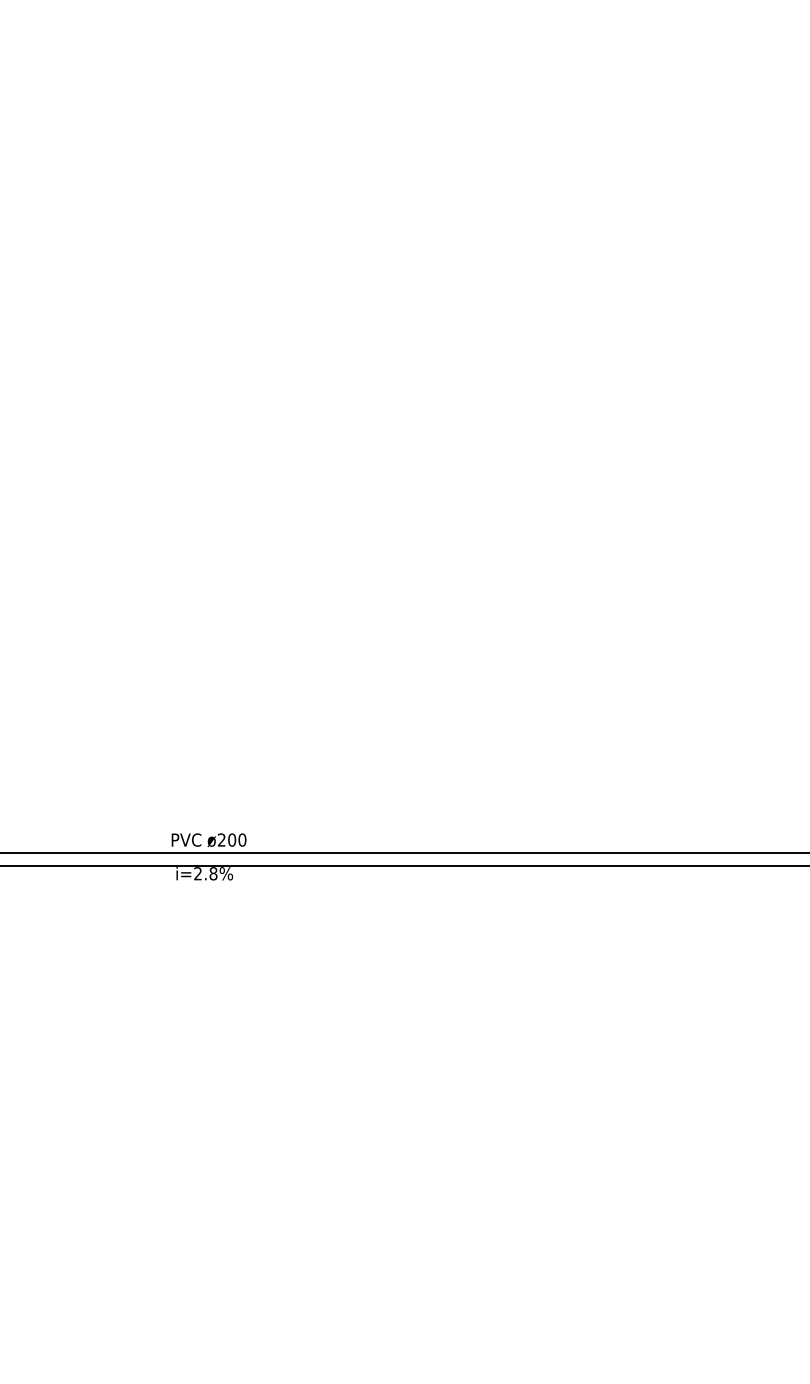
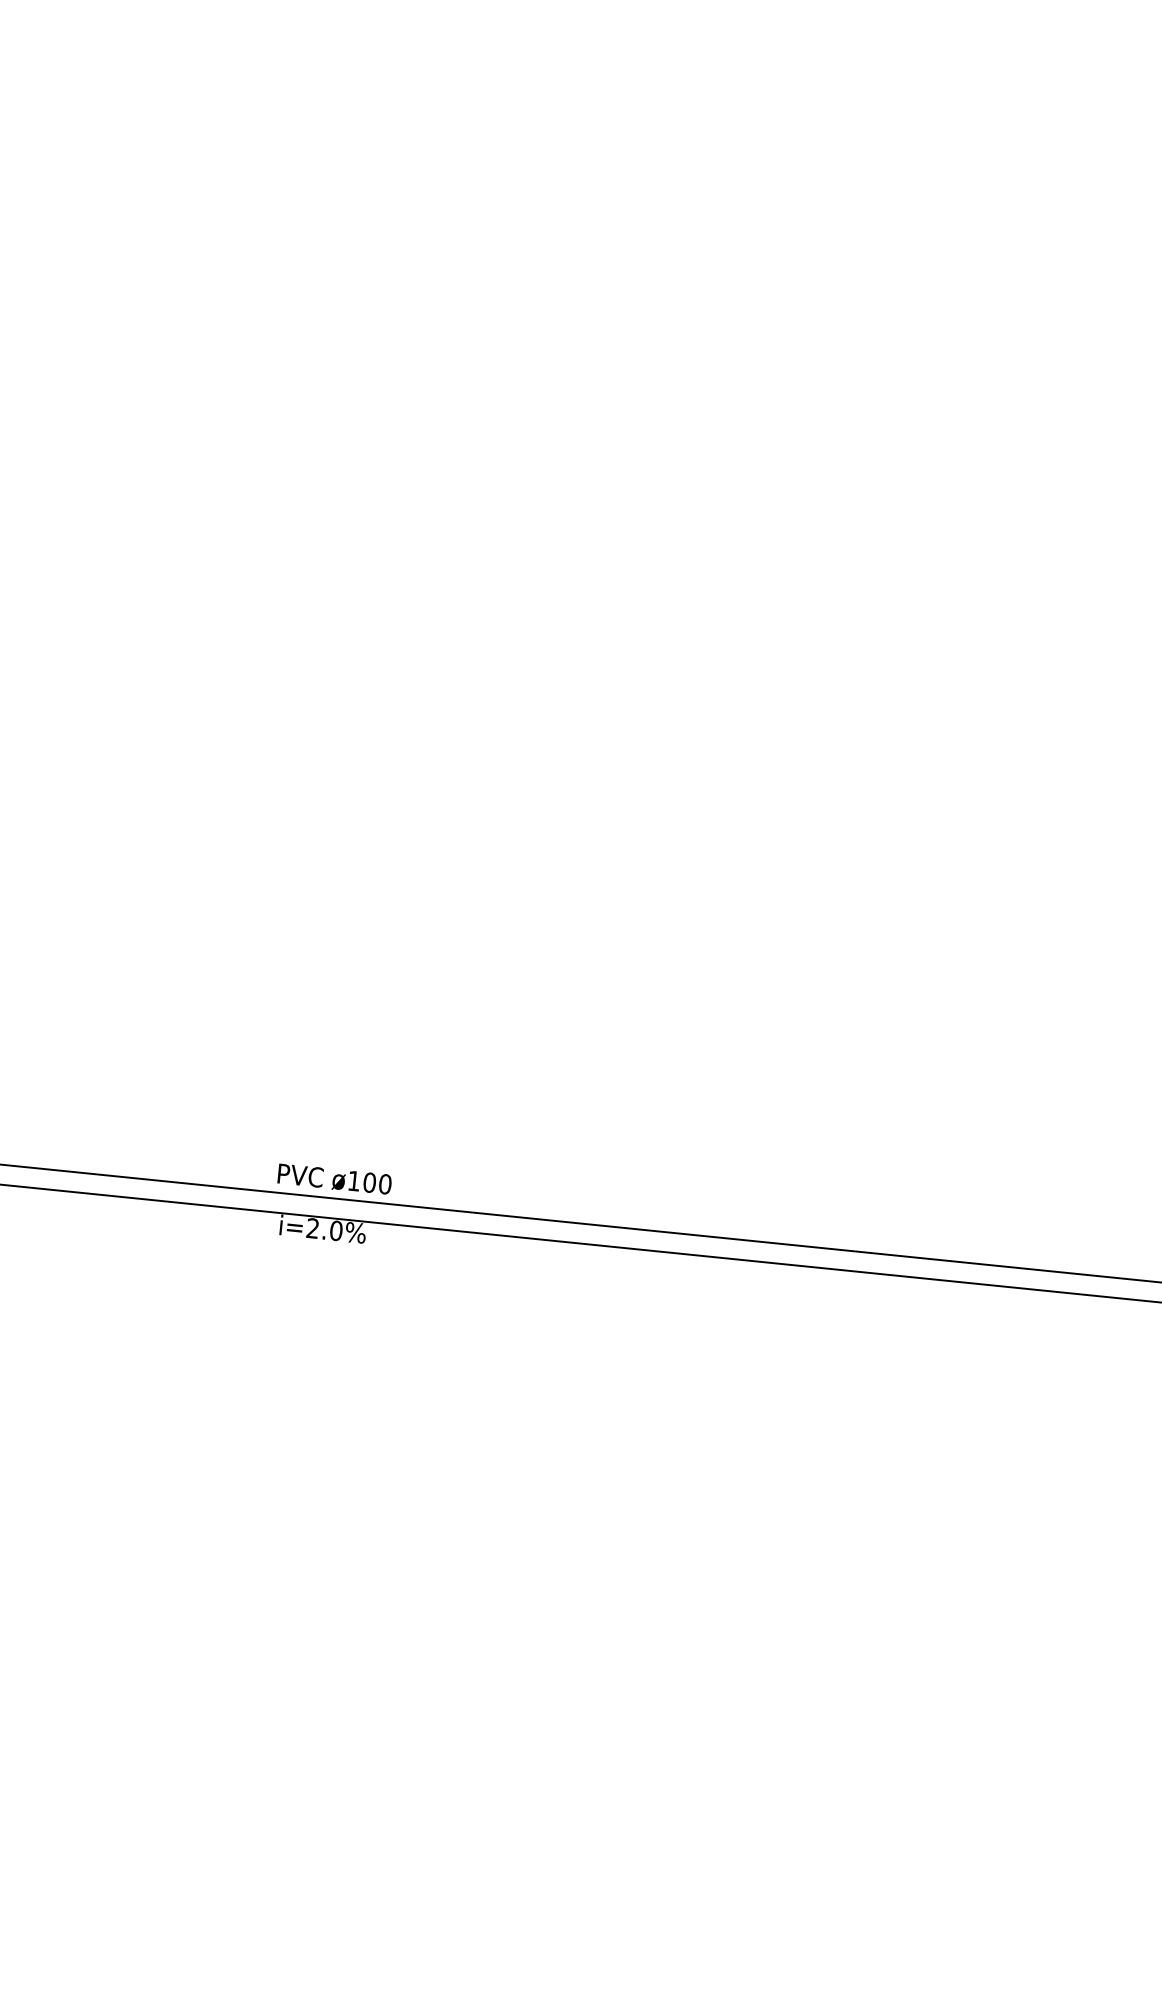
text: (221, 839) -> (353, 1180), ø200 -> ø100
text: (213, 873) -> (336, 1230), i=2.8% -> i=2.0%

